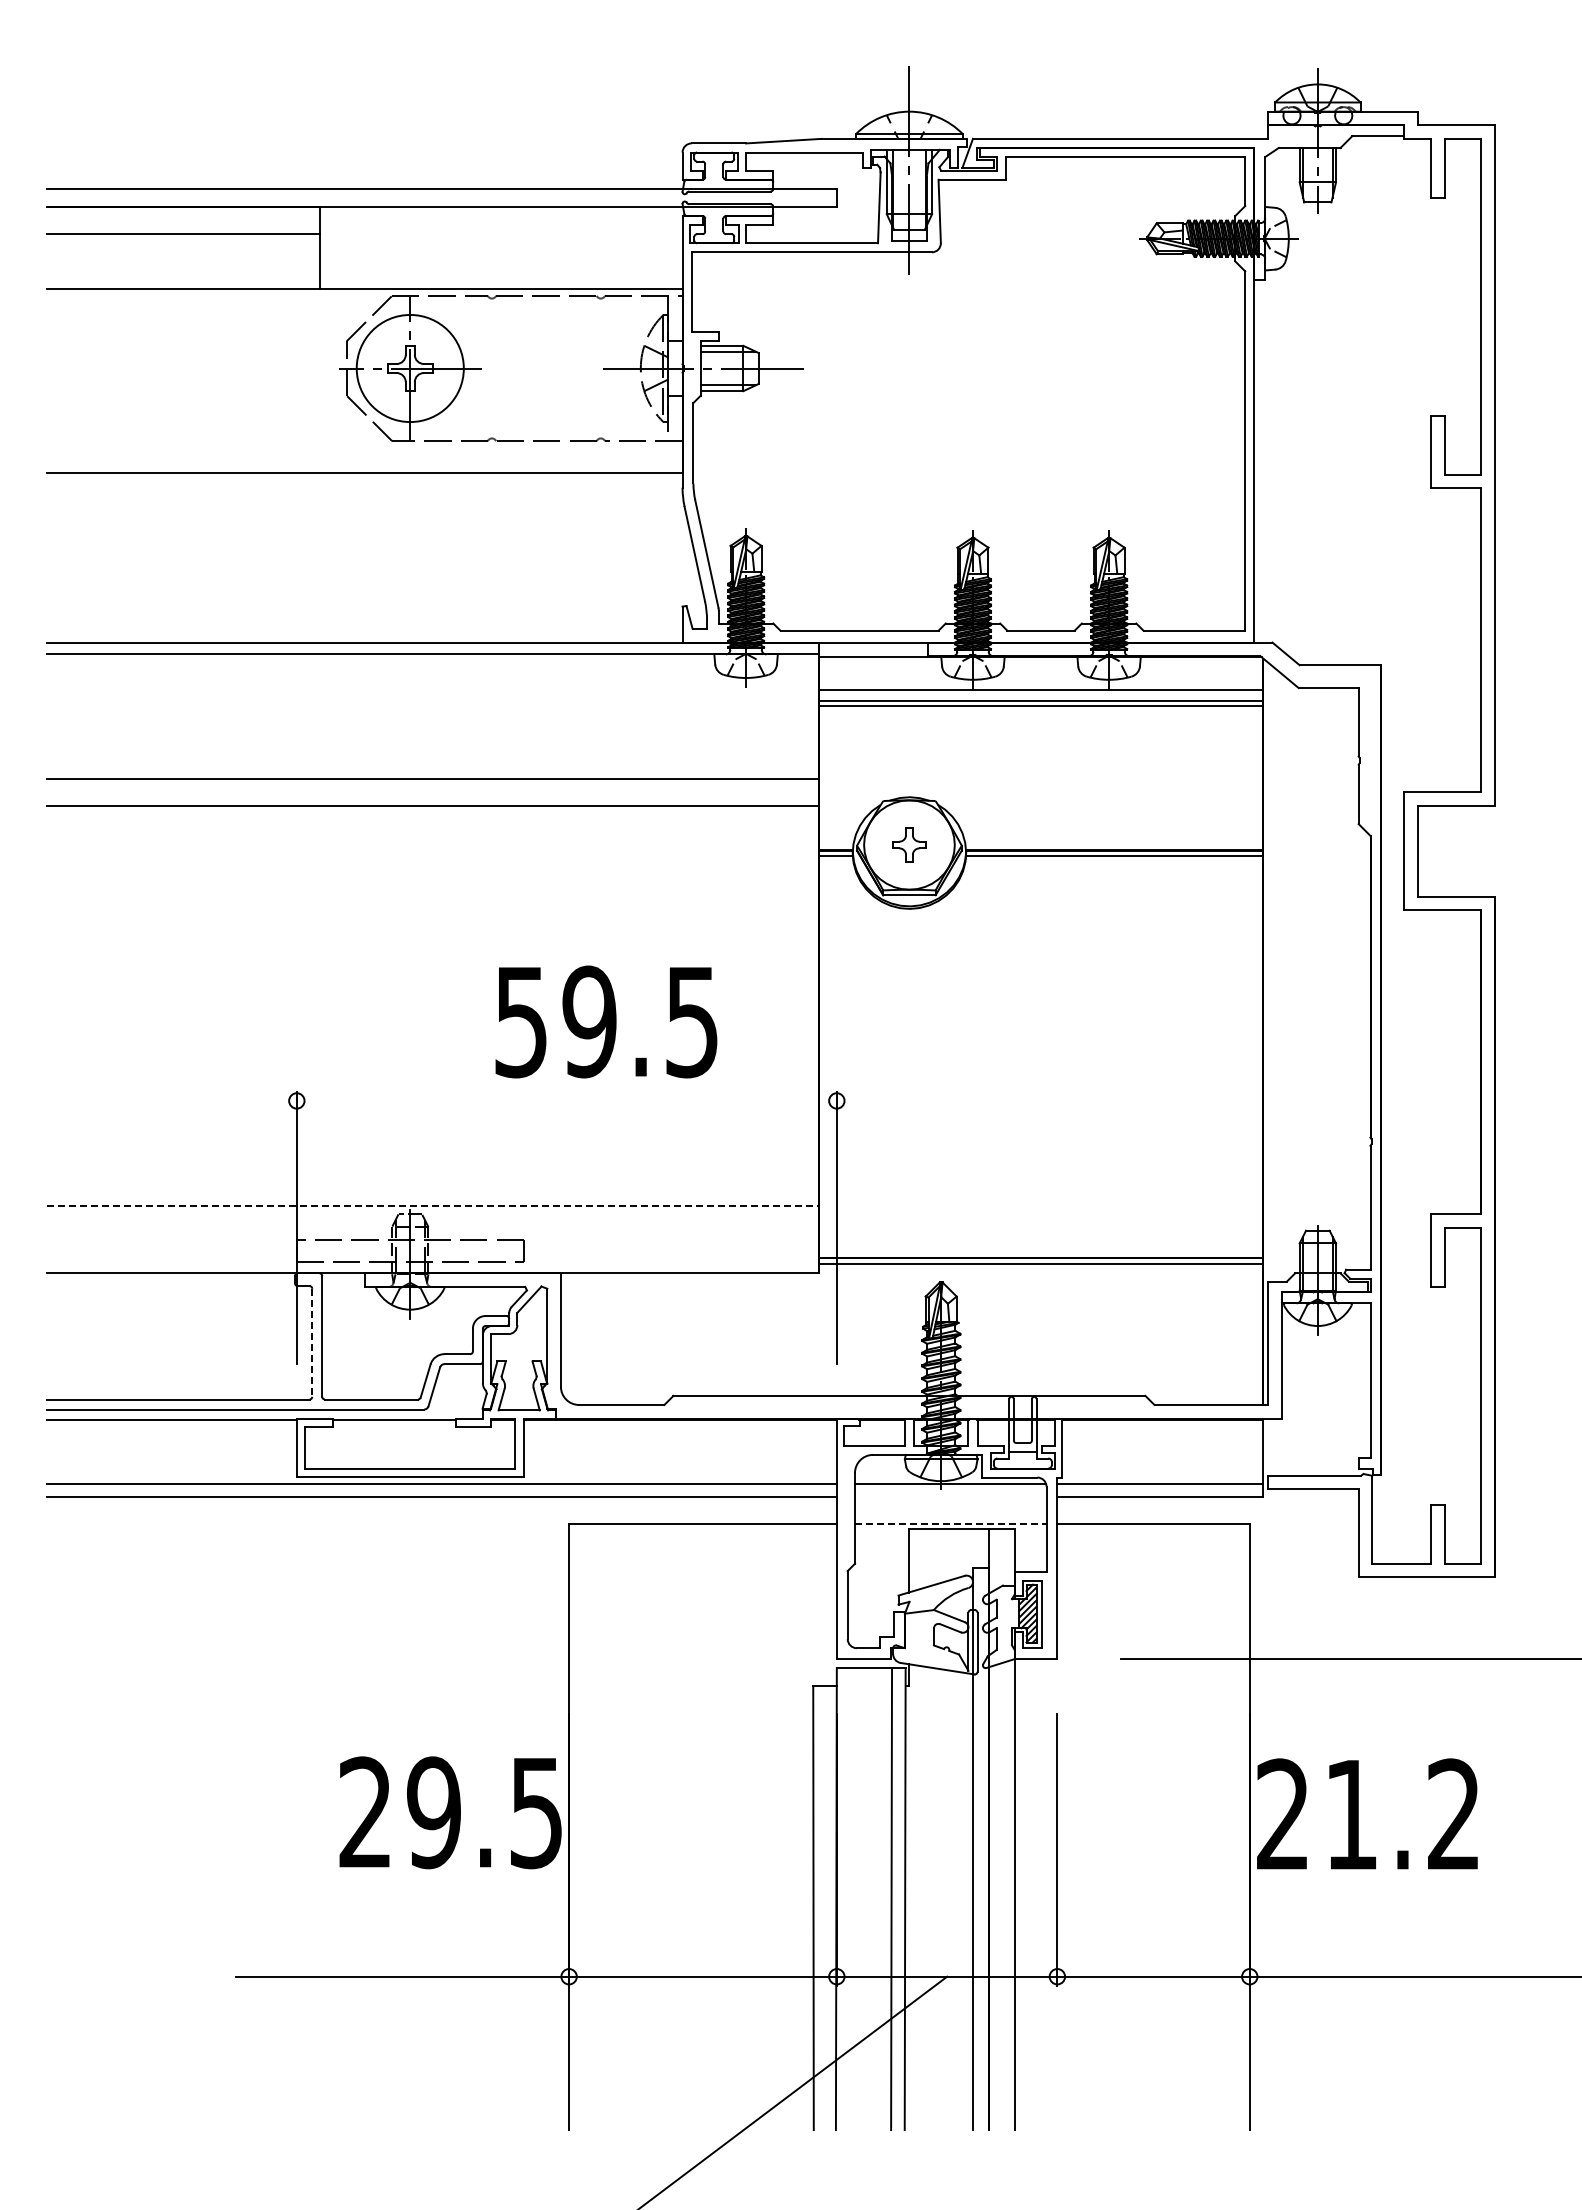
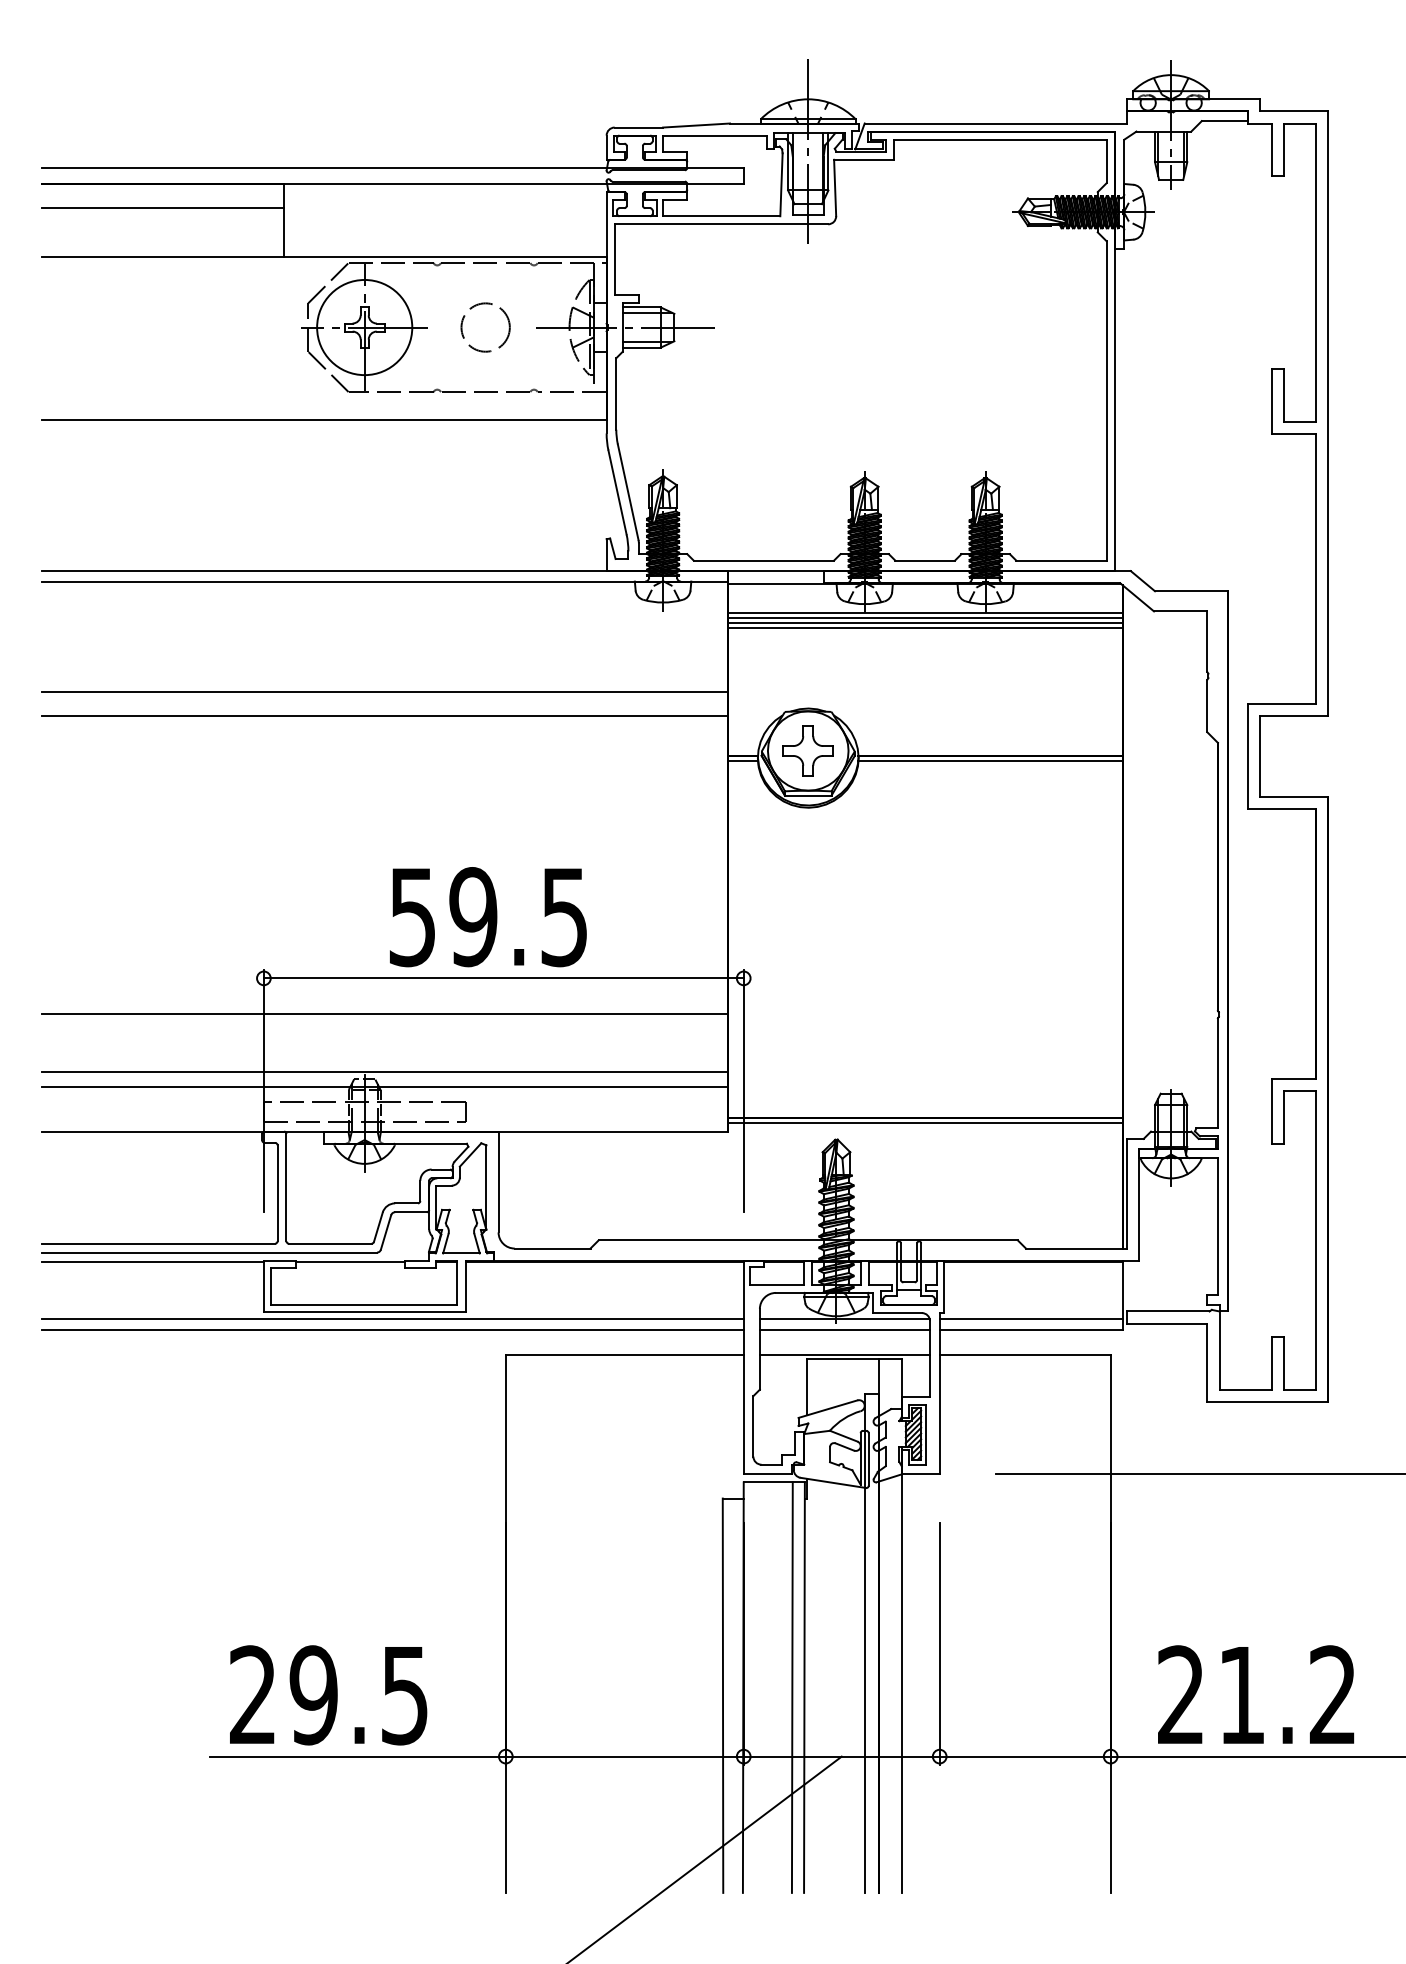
circle: (546, 368) -> (485, 327), added
line: (1040, 695) -> (924, 618), added
part: (909, 844) -> (808, 750), size x1.67
text: (606, 1021) -> (488, 916), moved
line: (566, 1100) -> (503, 978), added
line: (432, 1140) -> (384, 1013), added
line: (432, 1206) -> (384, 1072), dashed -> solid
line: (432, 1223) -> (384, 1087), added
line: (312, 1342) -> (277, 1193), dashed -> solid
line: (950, 1497) -> (844, 1330), added
line: (950, 1524) -> (844, 1354), dashed -> solid
text: (450, 1812) -> (328, 1695), moved
text: (1367, 1813) -> (1256, 1694), moved

